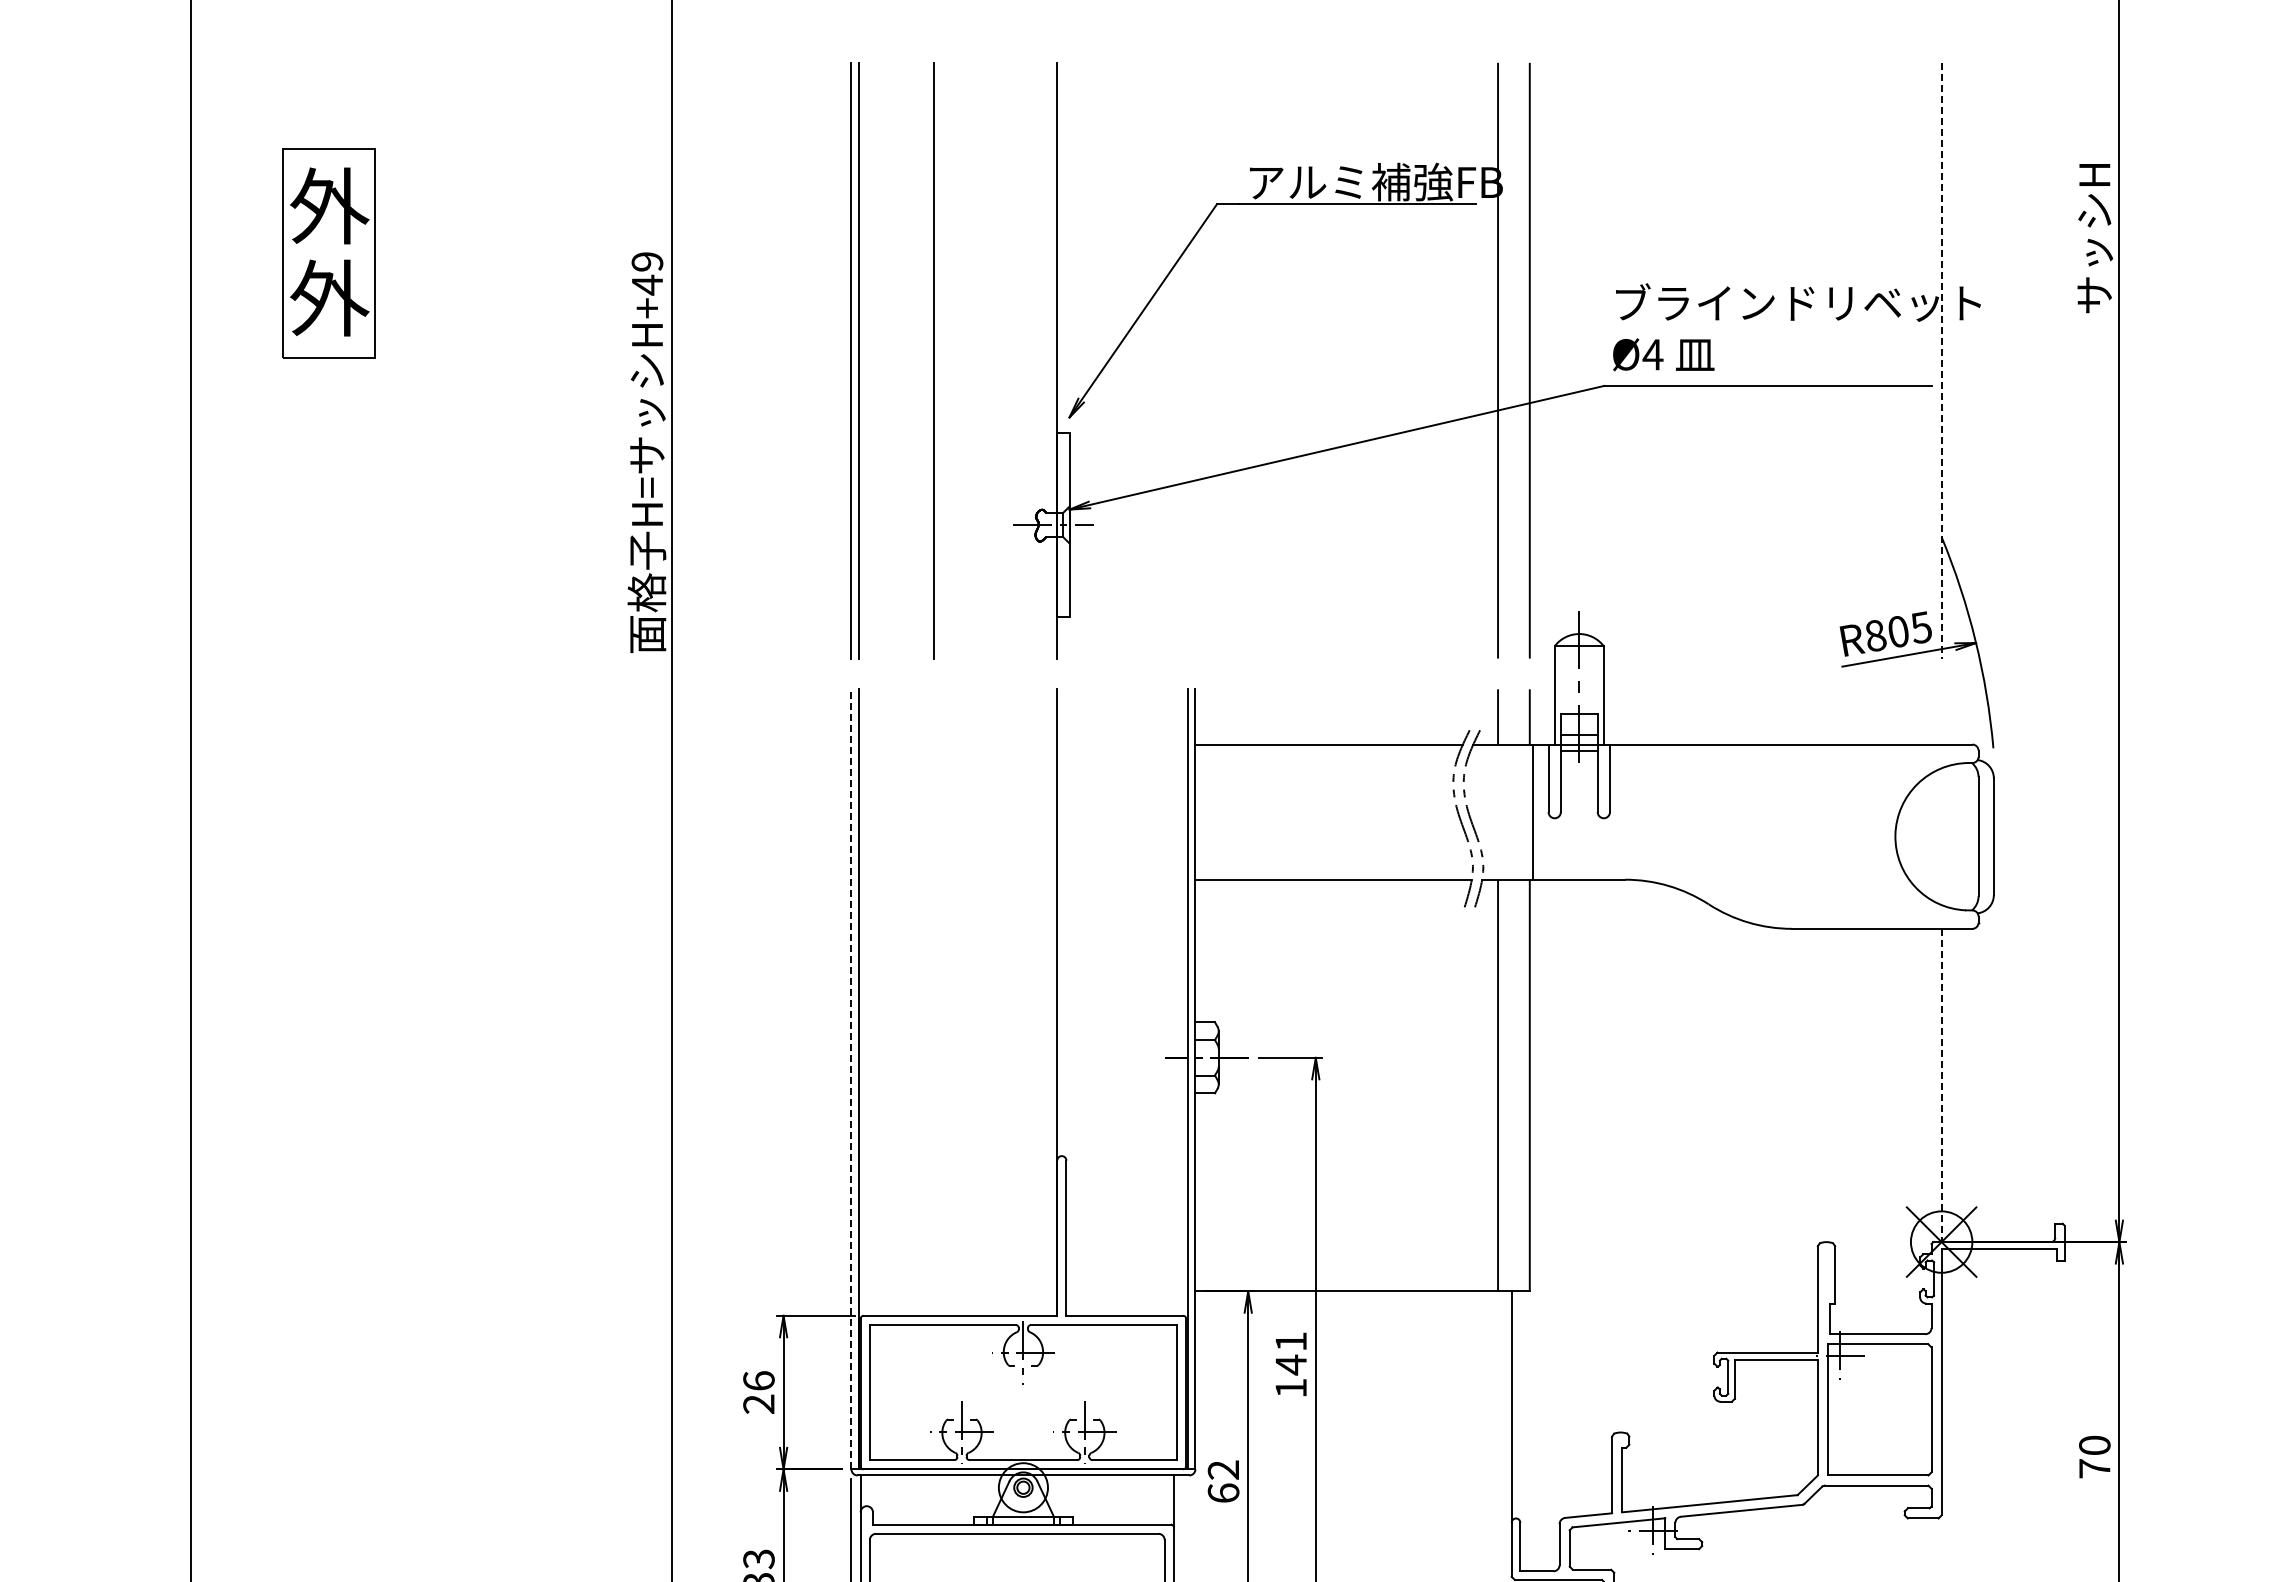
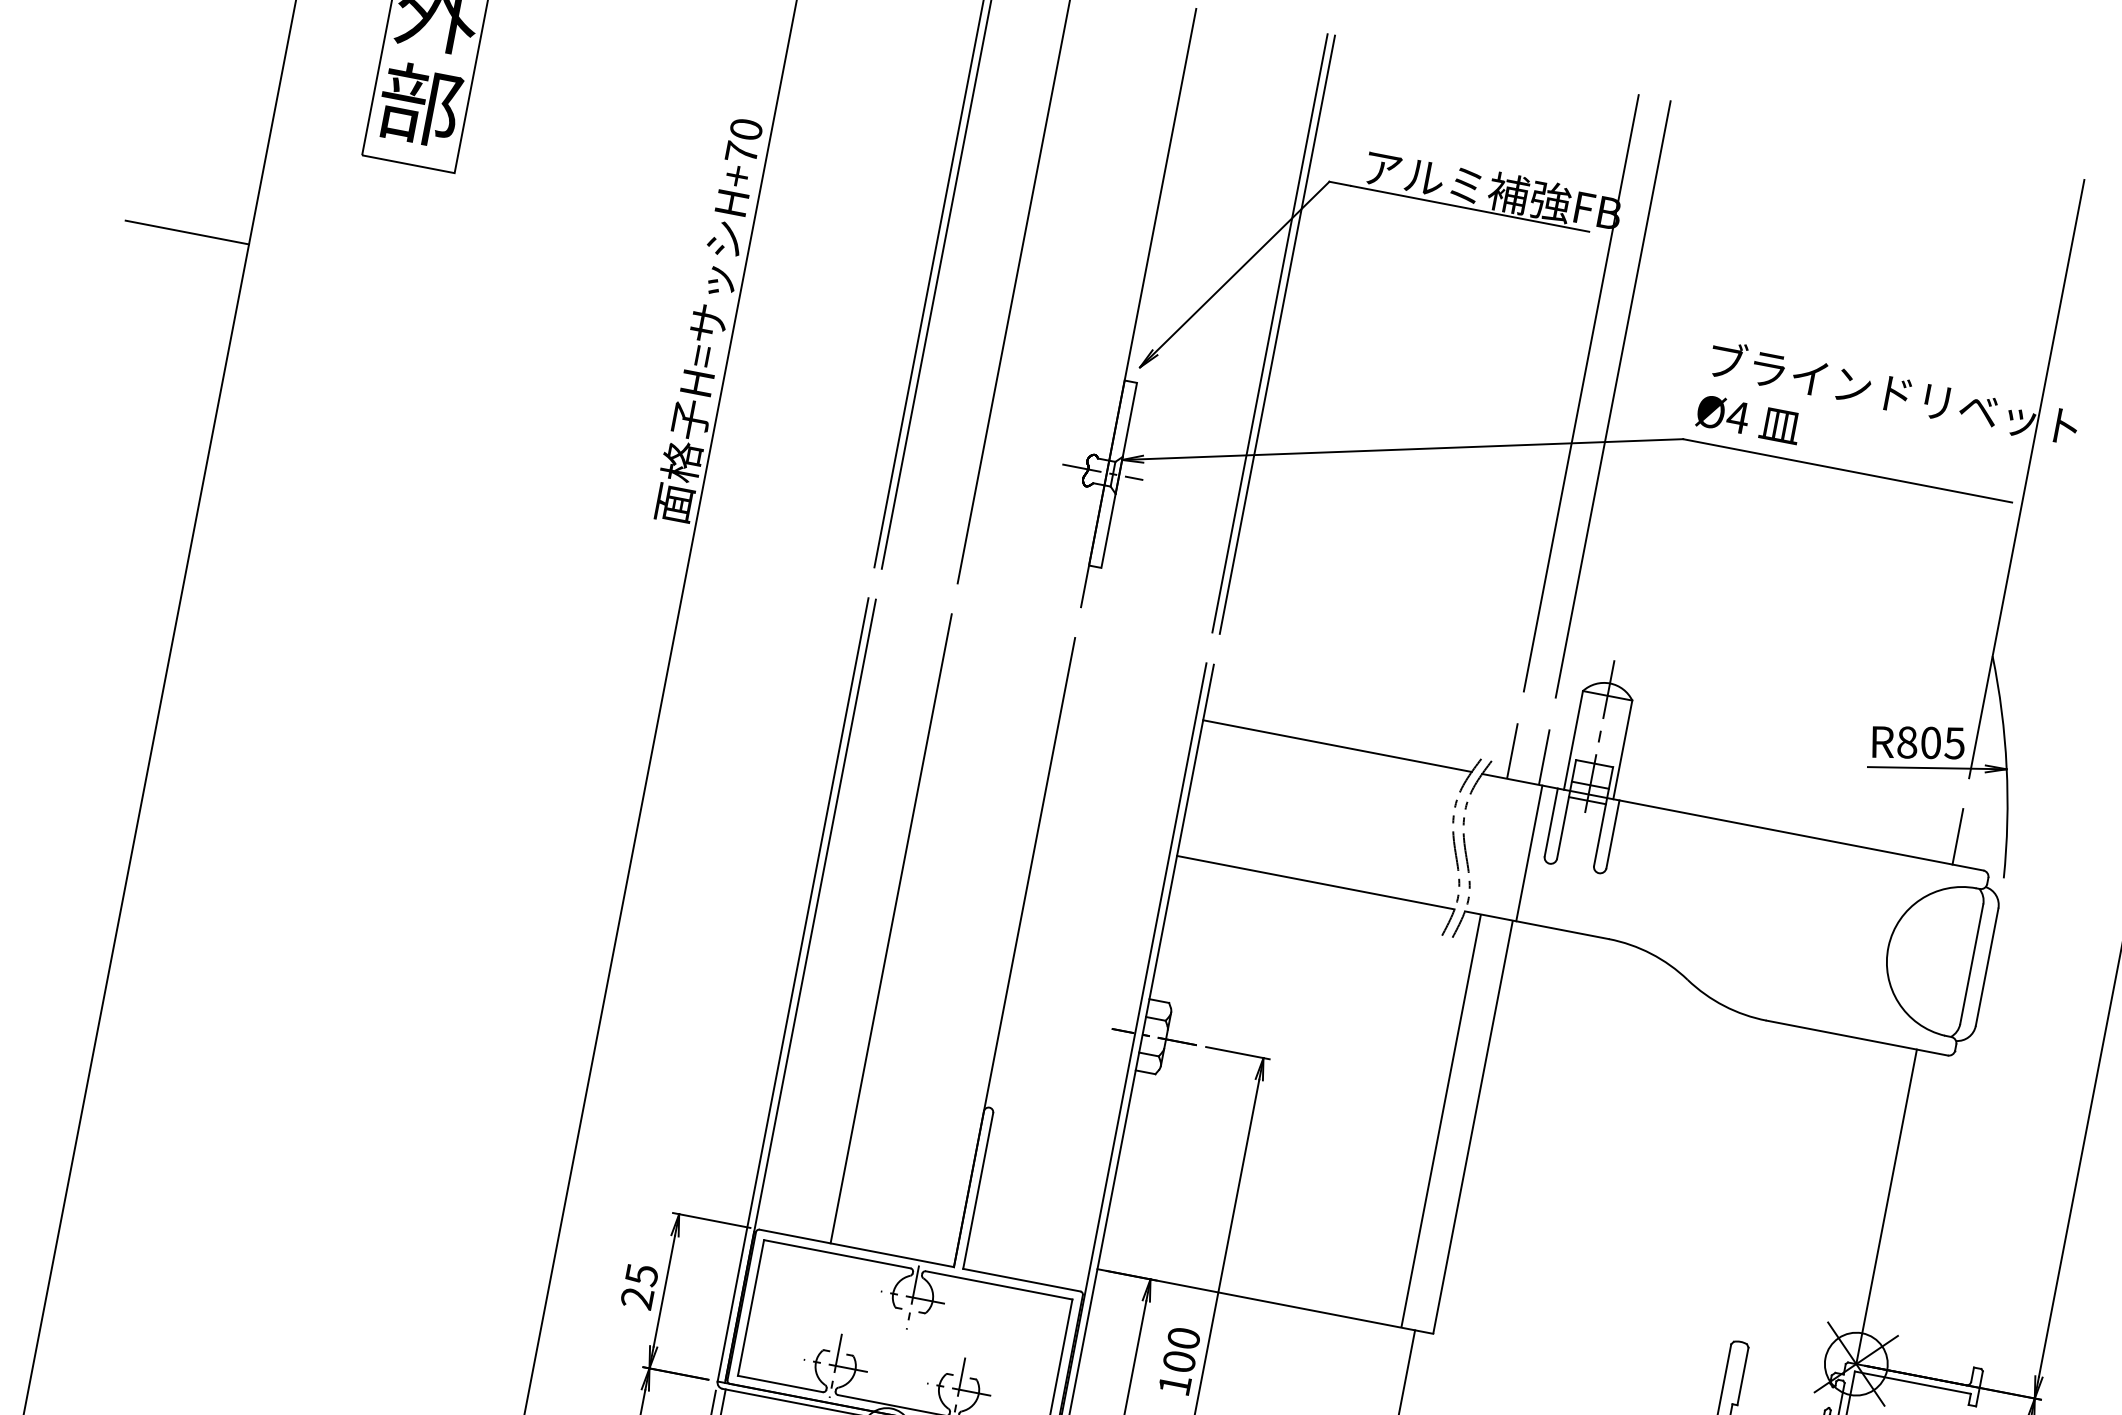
text: (647, 273) -> (744, 141), H+49 -> H+70
text: (329, 297) -> (420, 103), 外 -> 部
line: (1188, 360) -> (1270, 333), added
line: (1195, 360) -> (1277, 334), added
line: (1941, 360) -> (2026, 478), dashed -> solid
line: (129, 464) -> (187, 232), added
line: (1941, 716) -> (1957, 836), added
line: (934, 1002) -> (891, 928), added
line: (851, 1078) -> (793, 989), dashed -> solid
line: (1941, 1085) -> (1886, 1206), dashed -> solid
text: (1291, 1353) -> (1181, 1350), 141 -> 100
text: (758, 1381) -> (641, 1275), 26 -> 25

